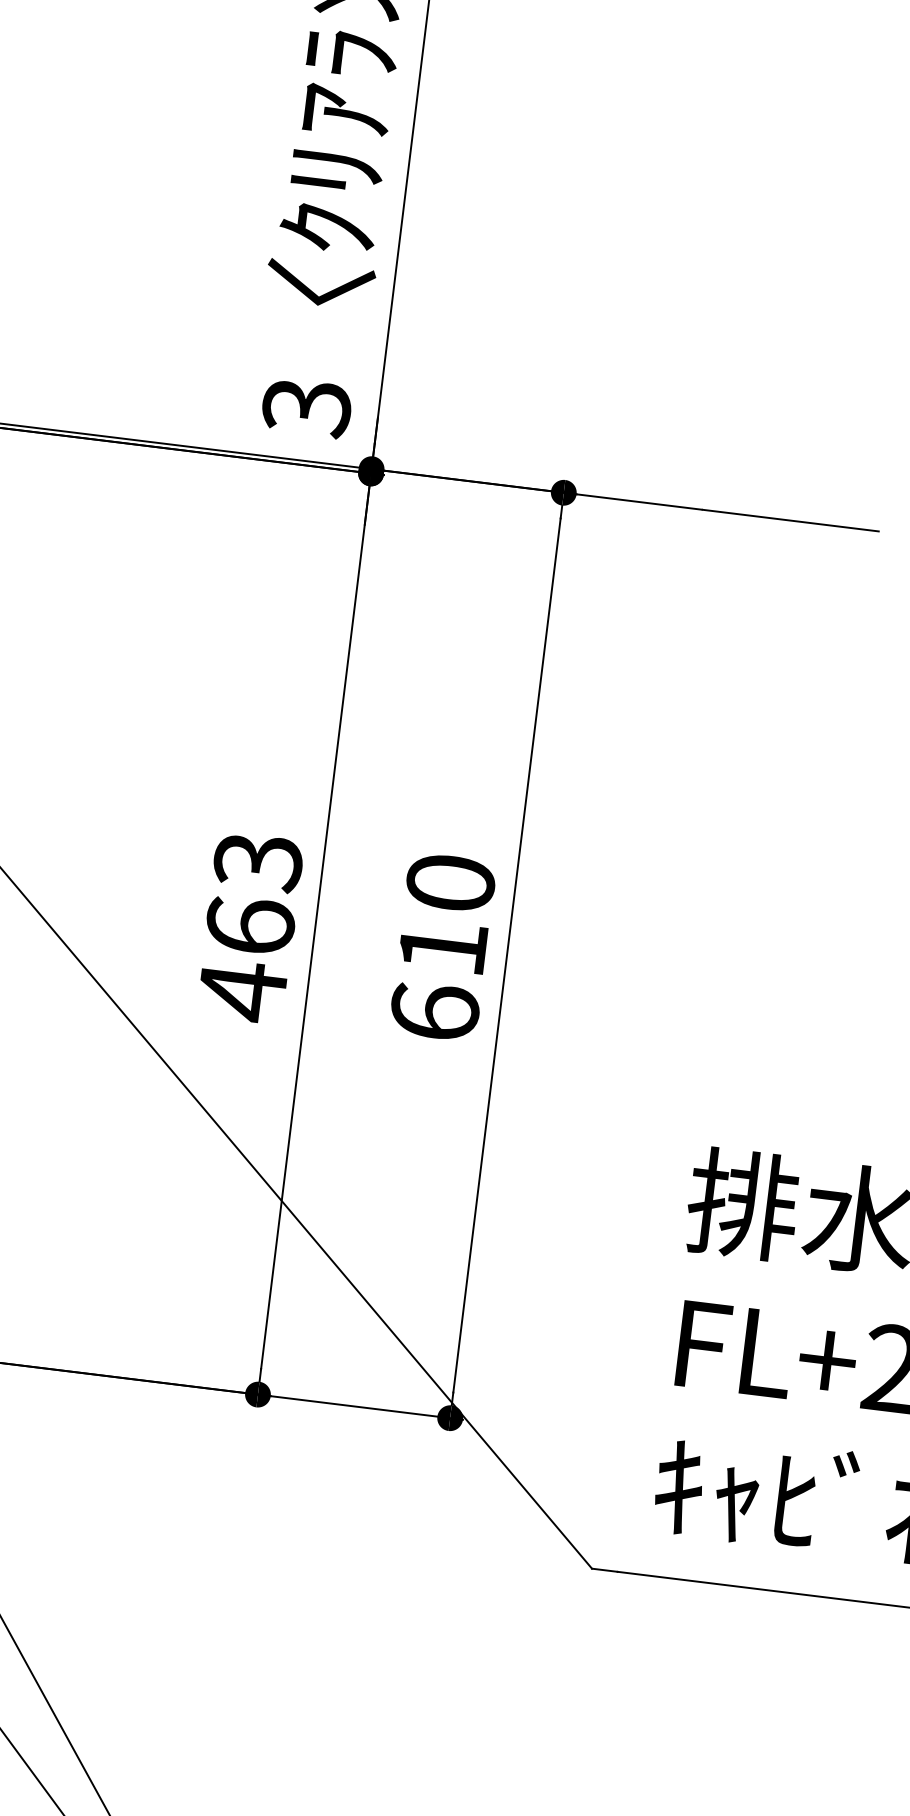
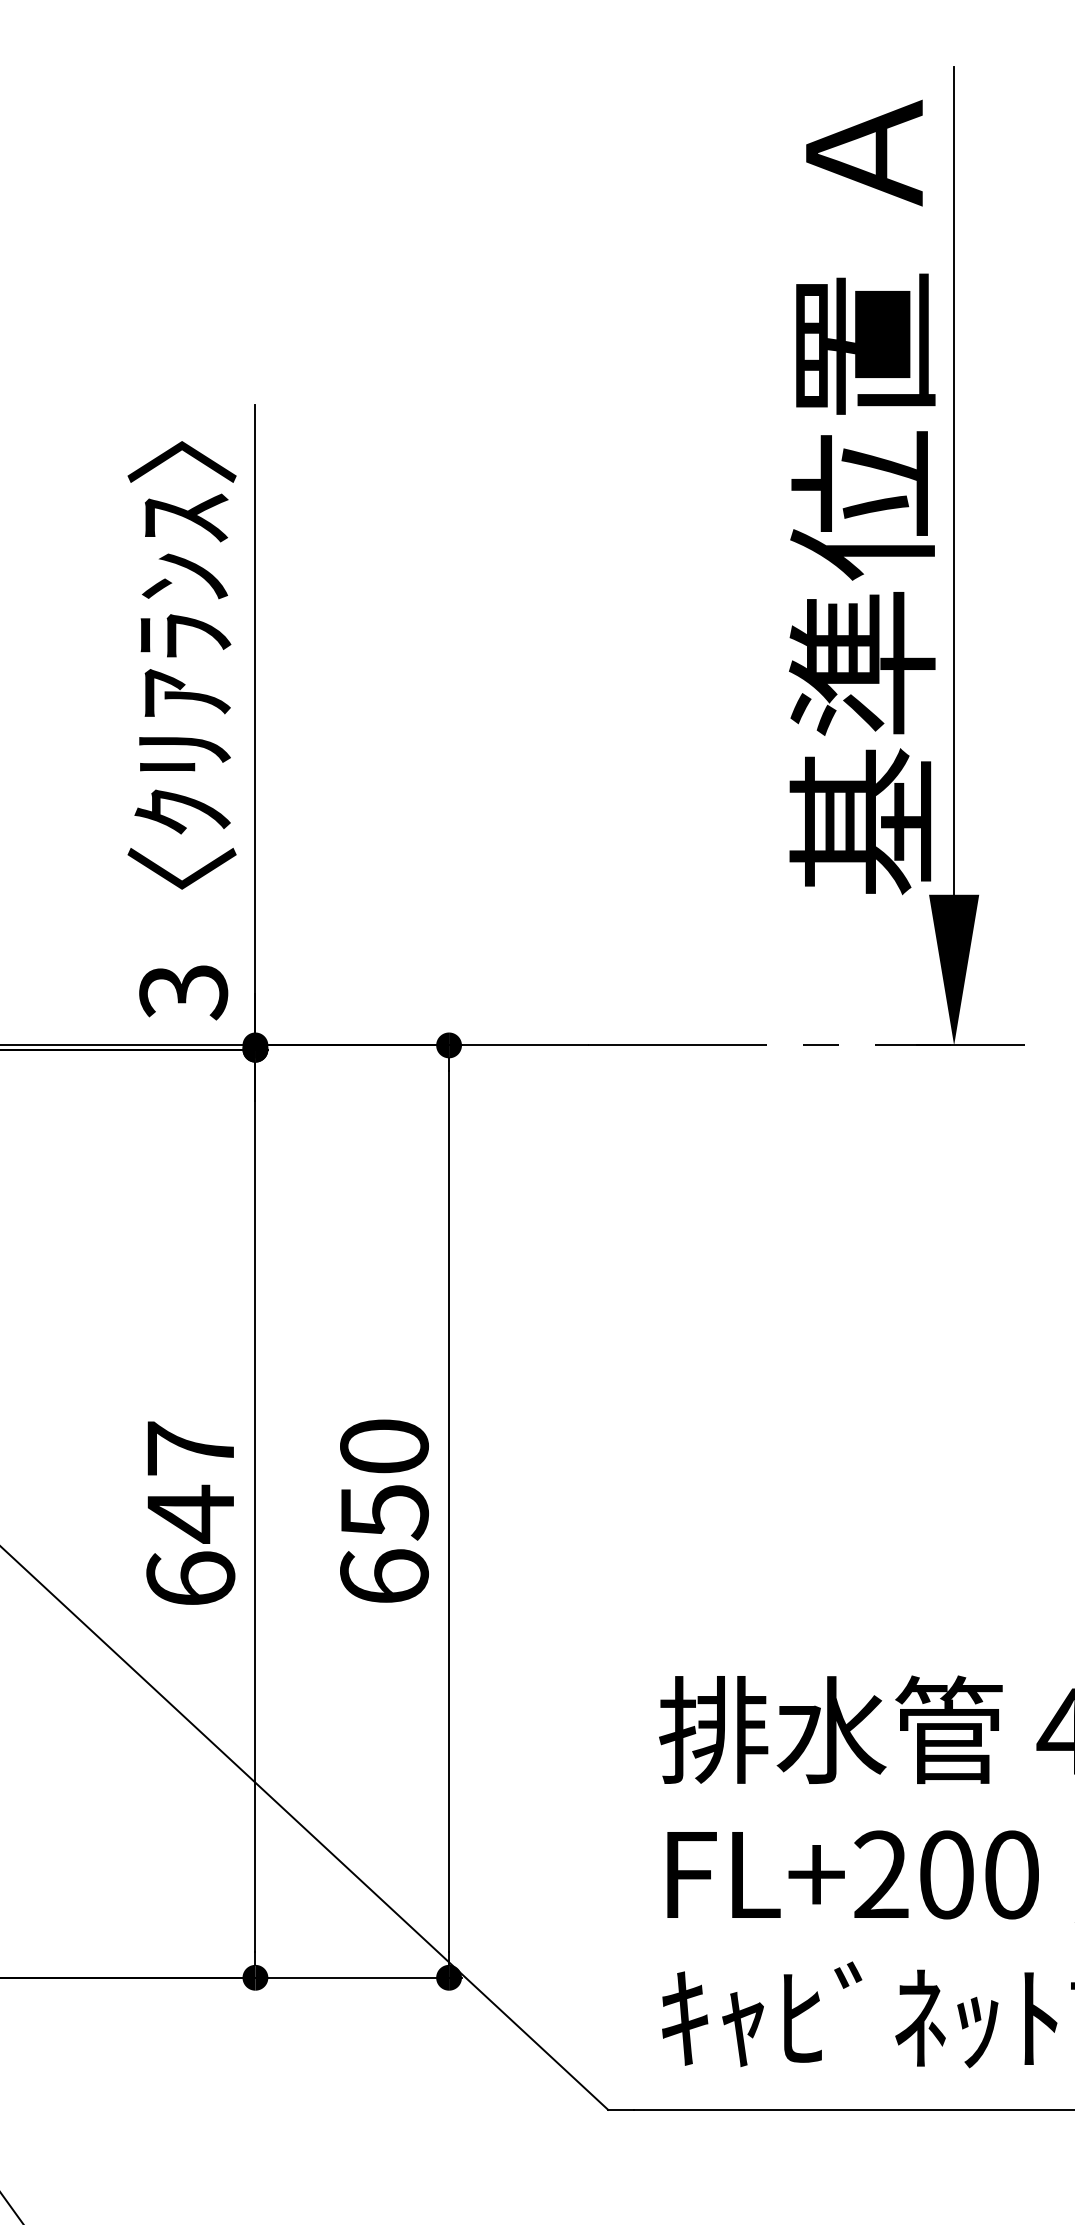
text: (249, 927) -> (190, 1515), 463 -> 647
text: (442, 948) -> (384, 1512), 610 -> 650

